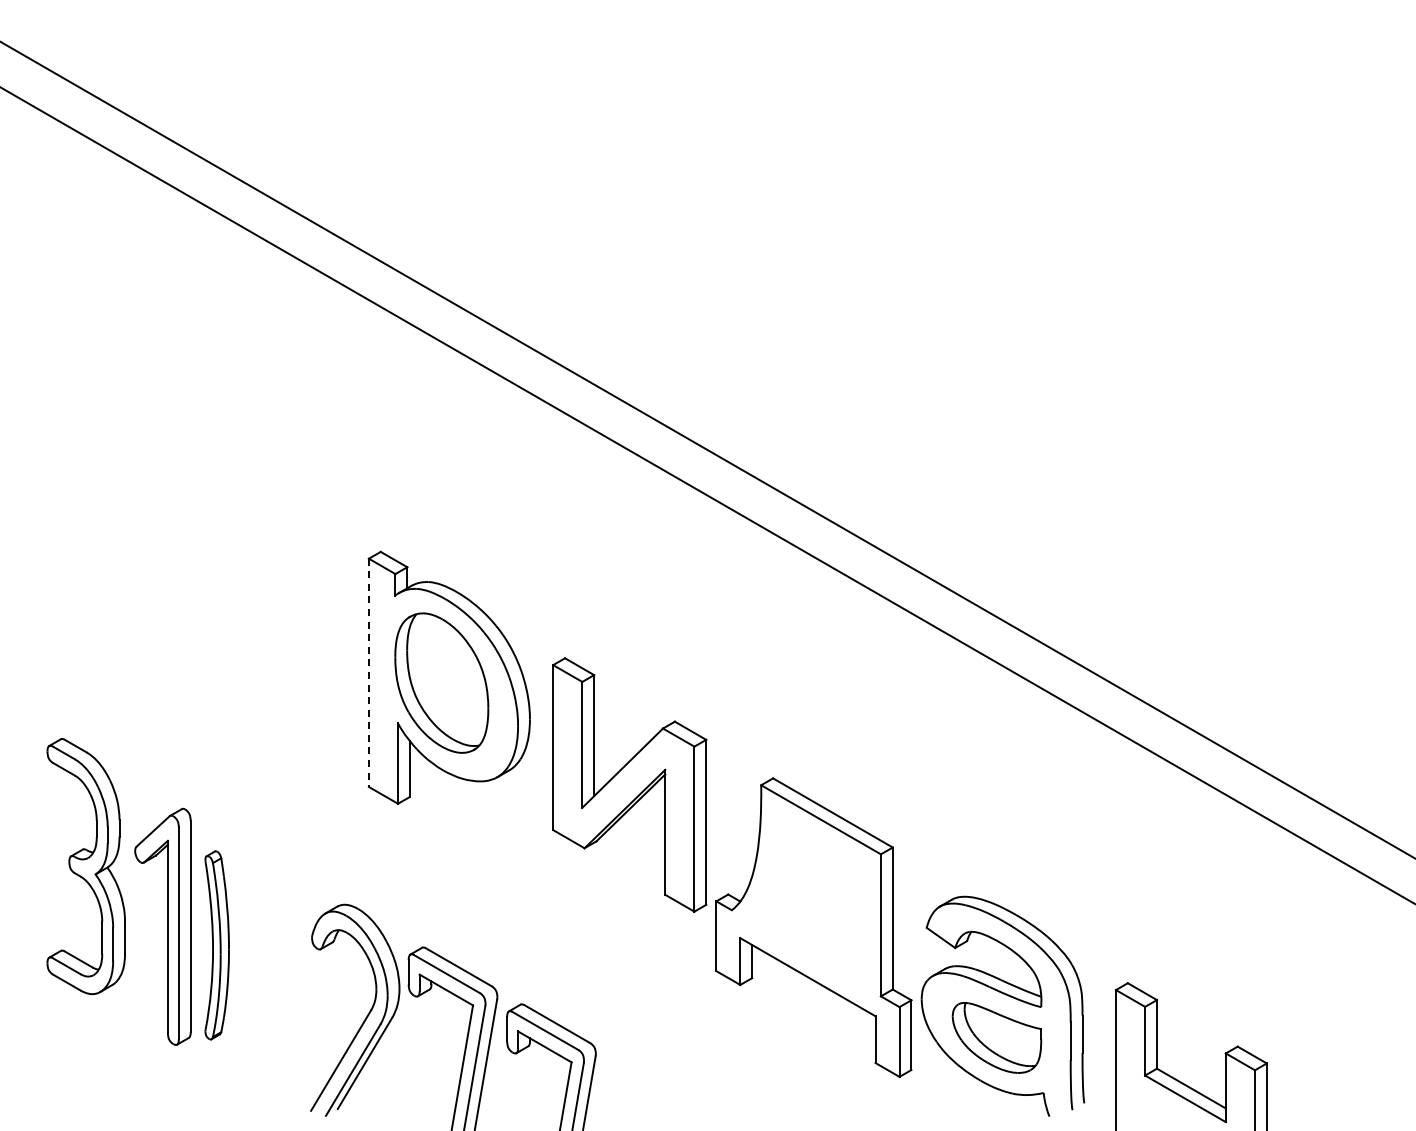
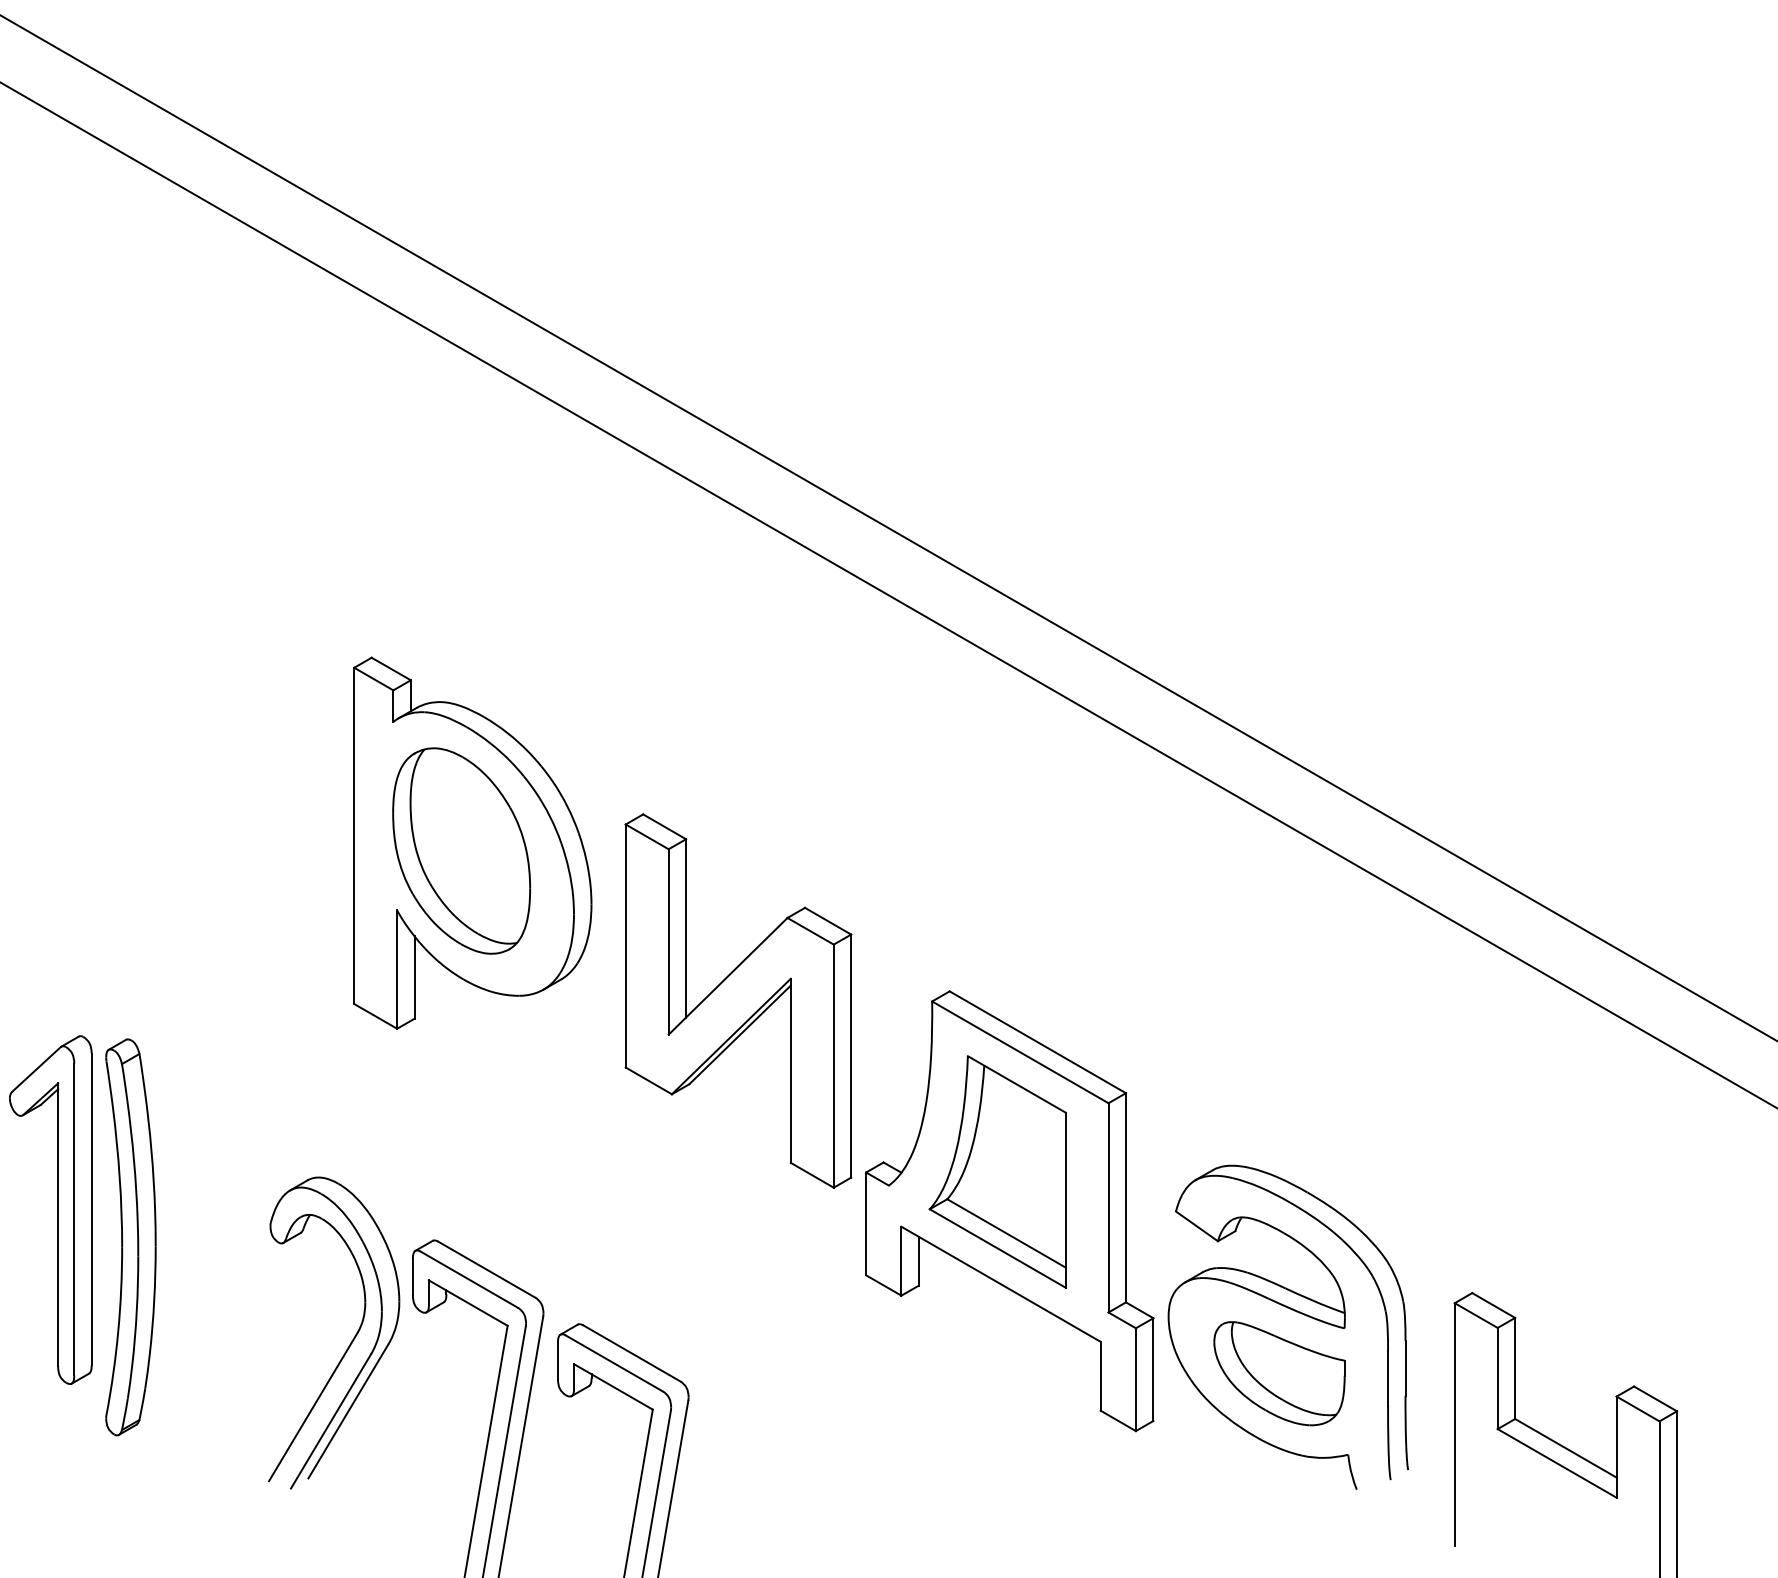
line: (368, 673) -> (353, 836), dashed -> solid
part: (805, 900) -> (997, 1171), added
part: (216, 945) -> (129, 1237), size x1.43

